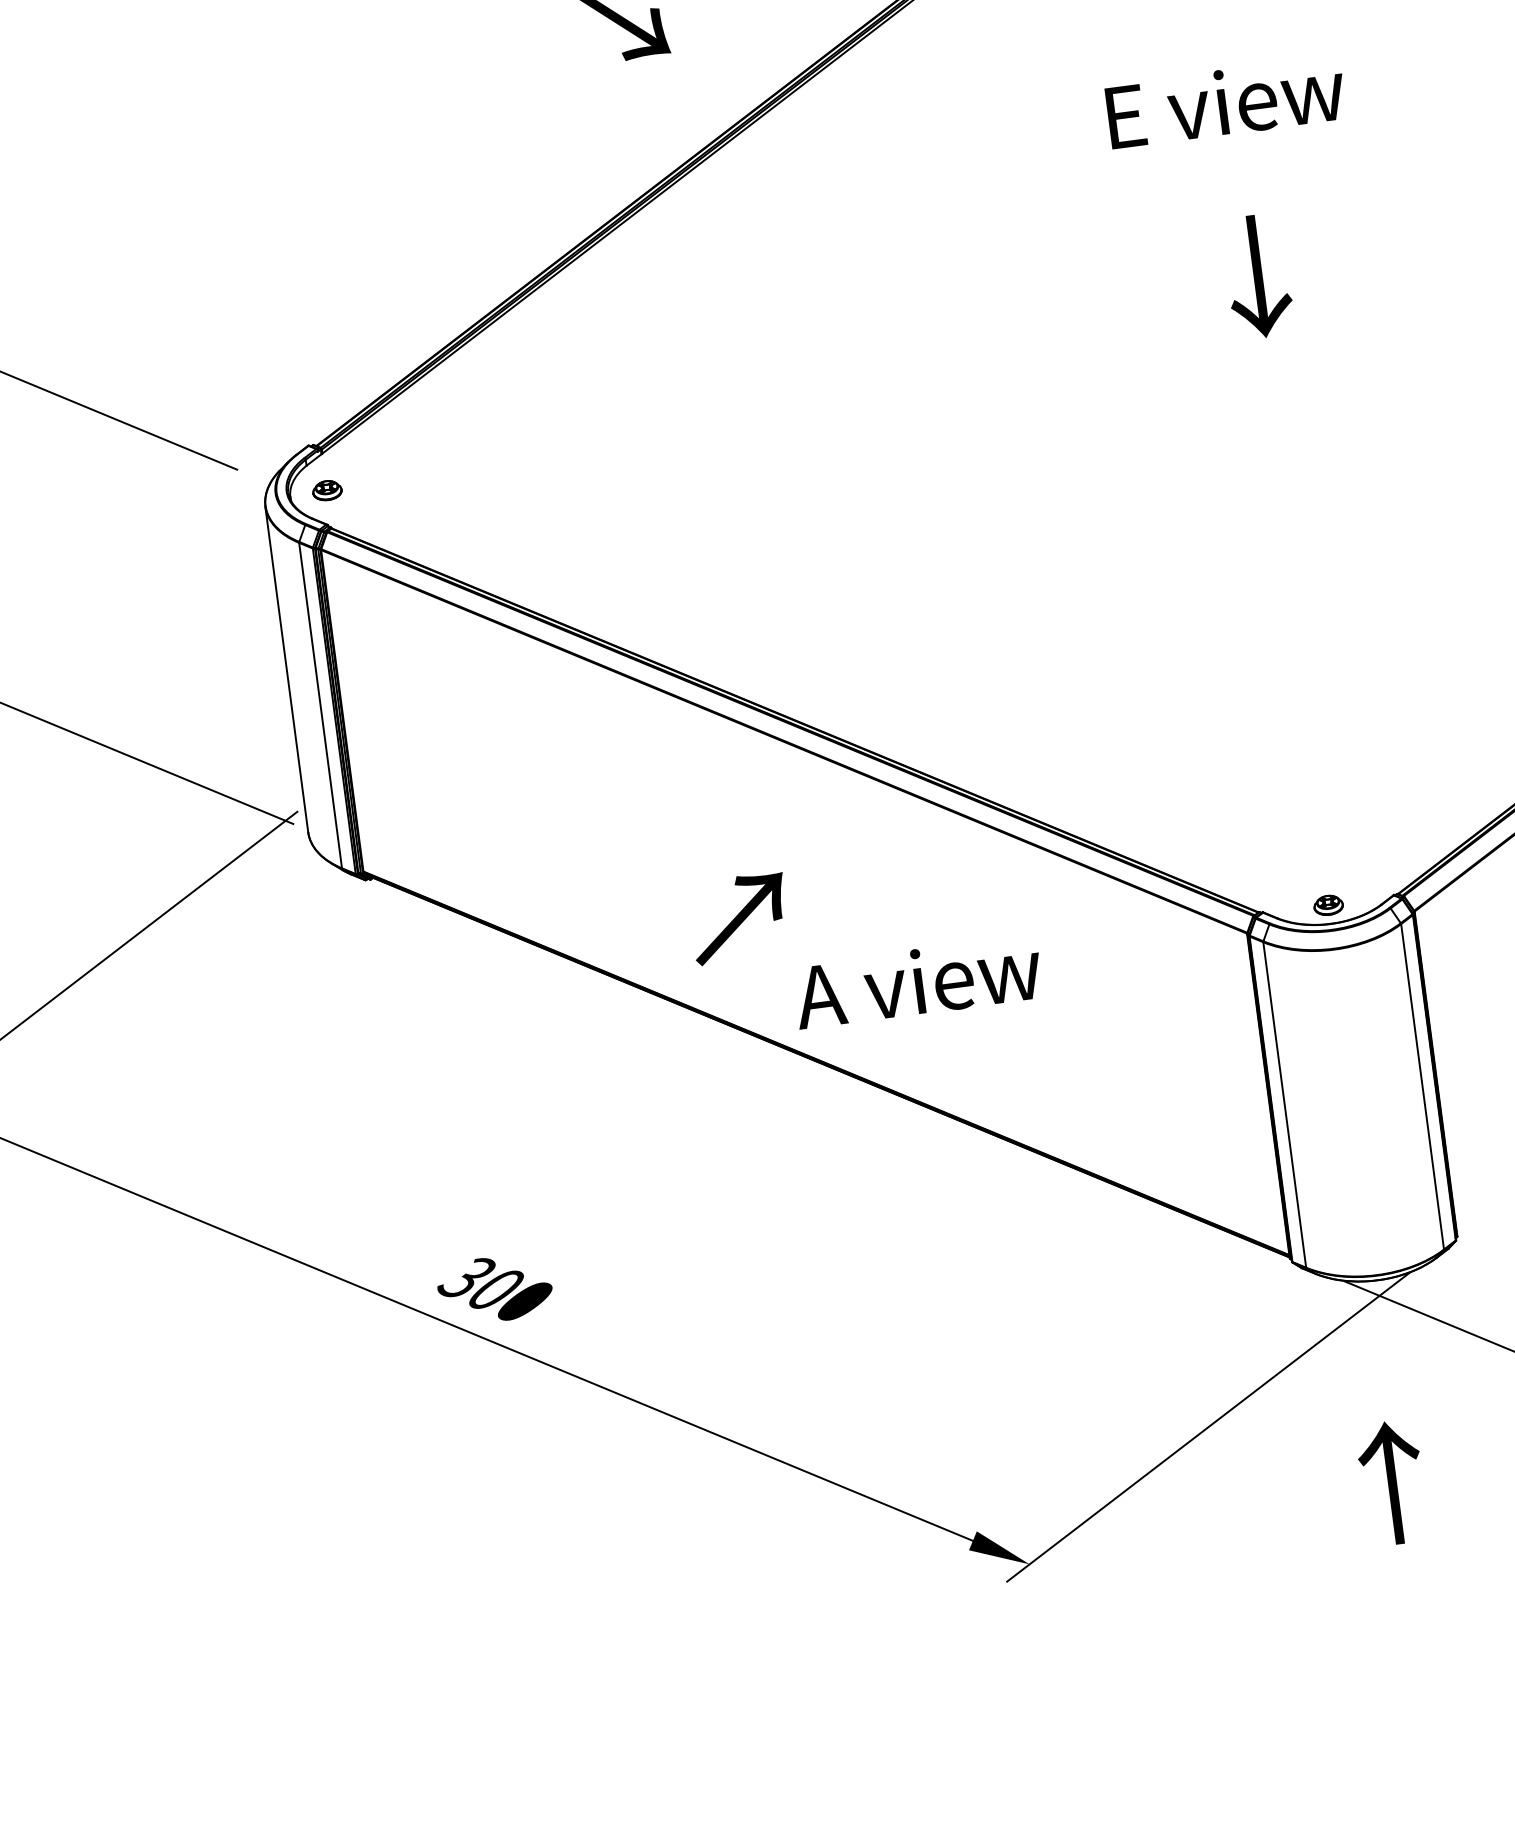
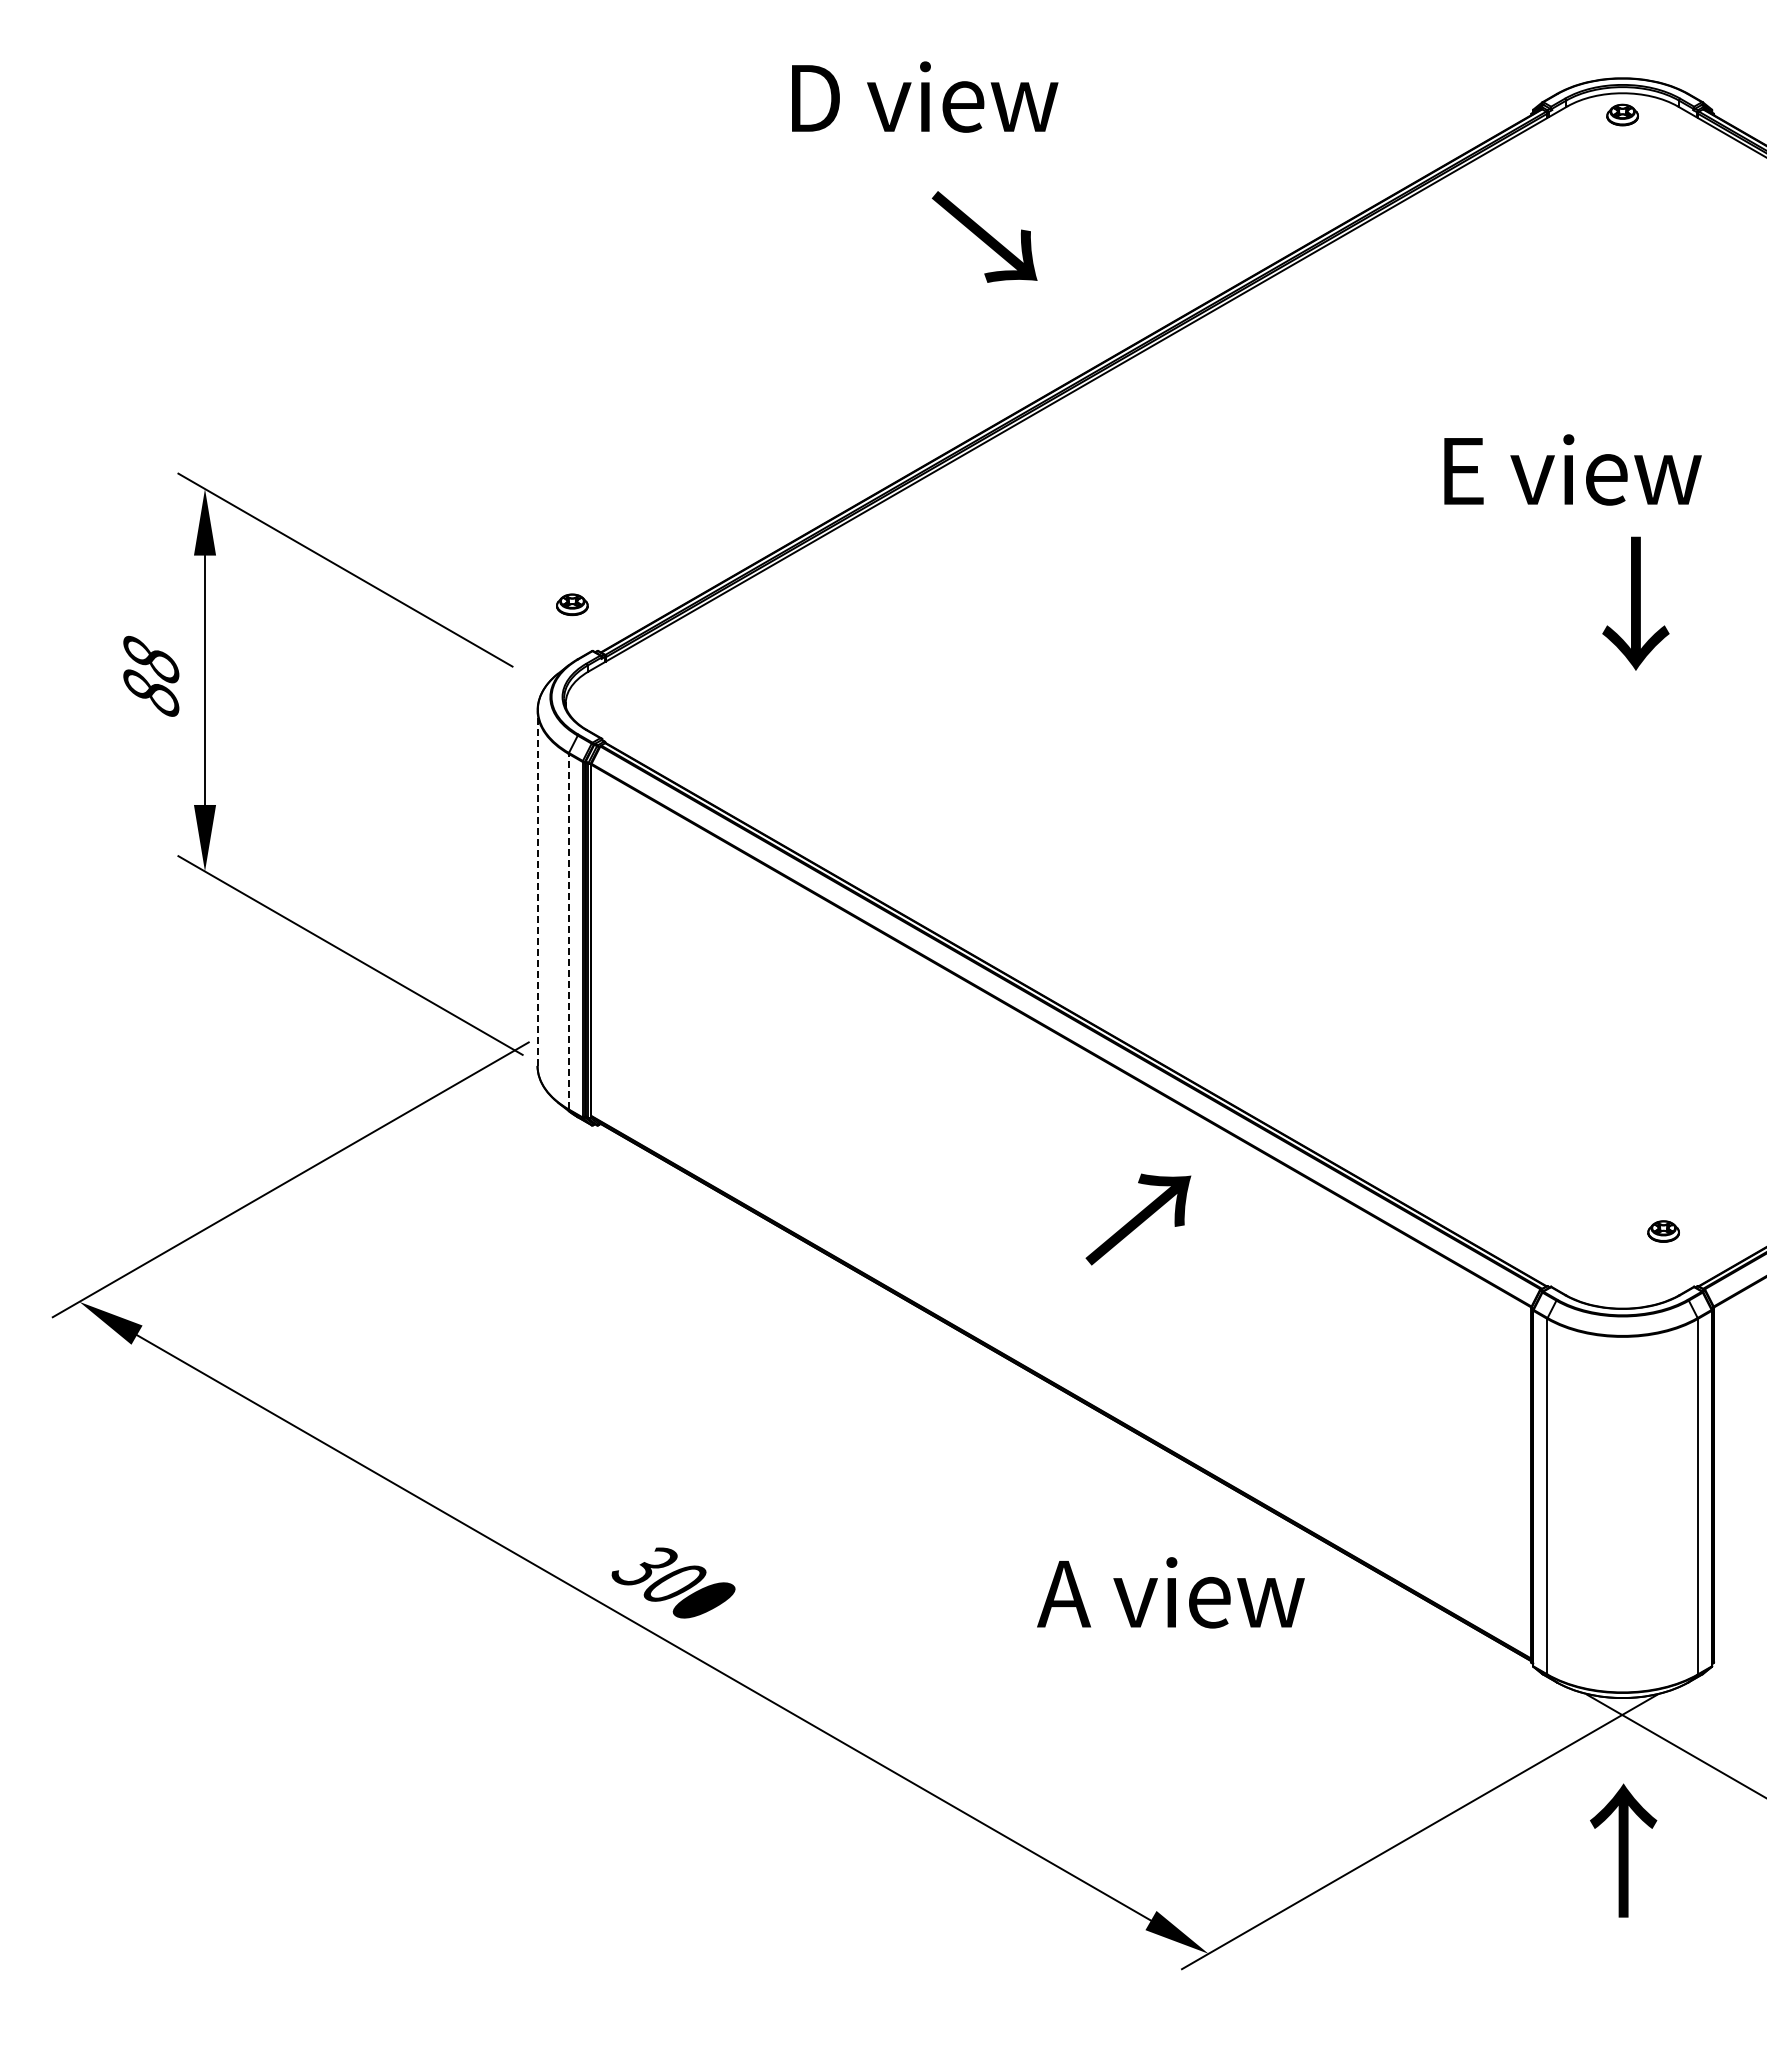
text: (1225, 101) -> (1572, 469), moved
part: (327, 490) -> (572, 604), moved
line: (286, 669) -> (537, 888), solid -> dashed
line: (320, 705) -> (568, 931), solid -> dashed
part: (1328, 905) -> (1663, 1231), moved
text: (739, 918) -> (1138, 1219), moved
text: (917, 981) -> (1170, 1592), moved
text: (1392, 1482) -> (1623, 1850), moved

